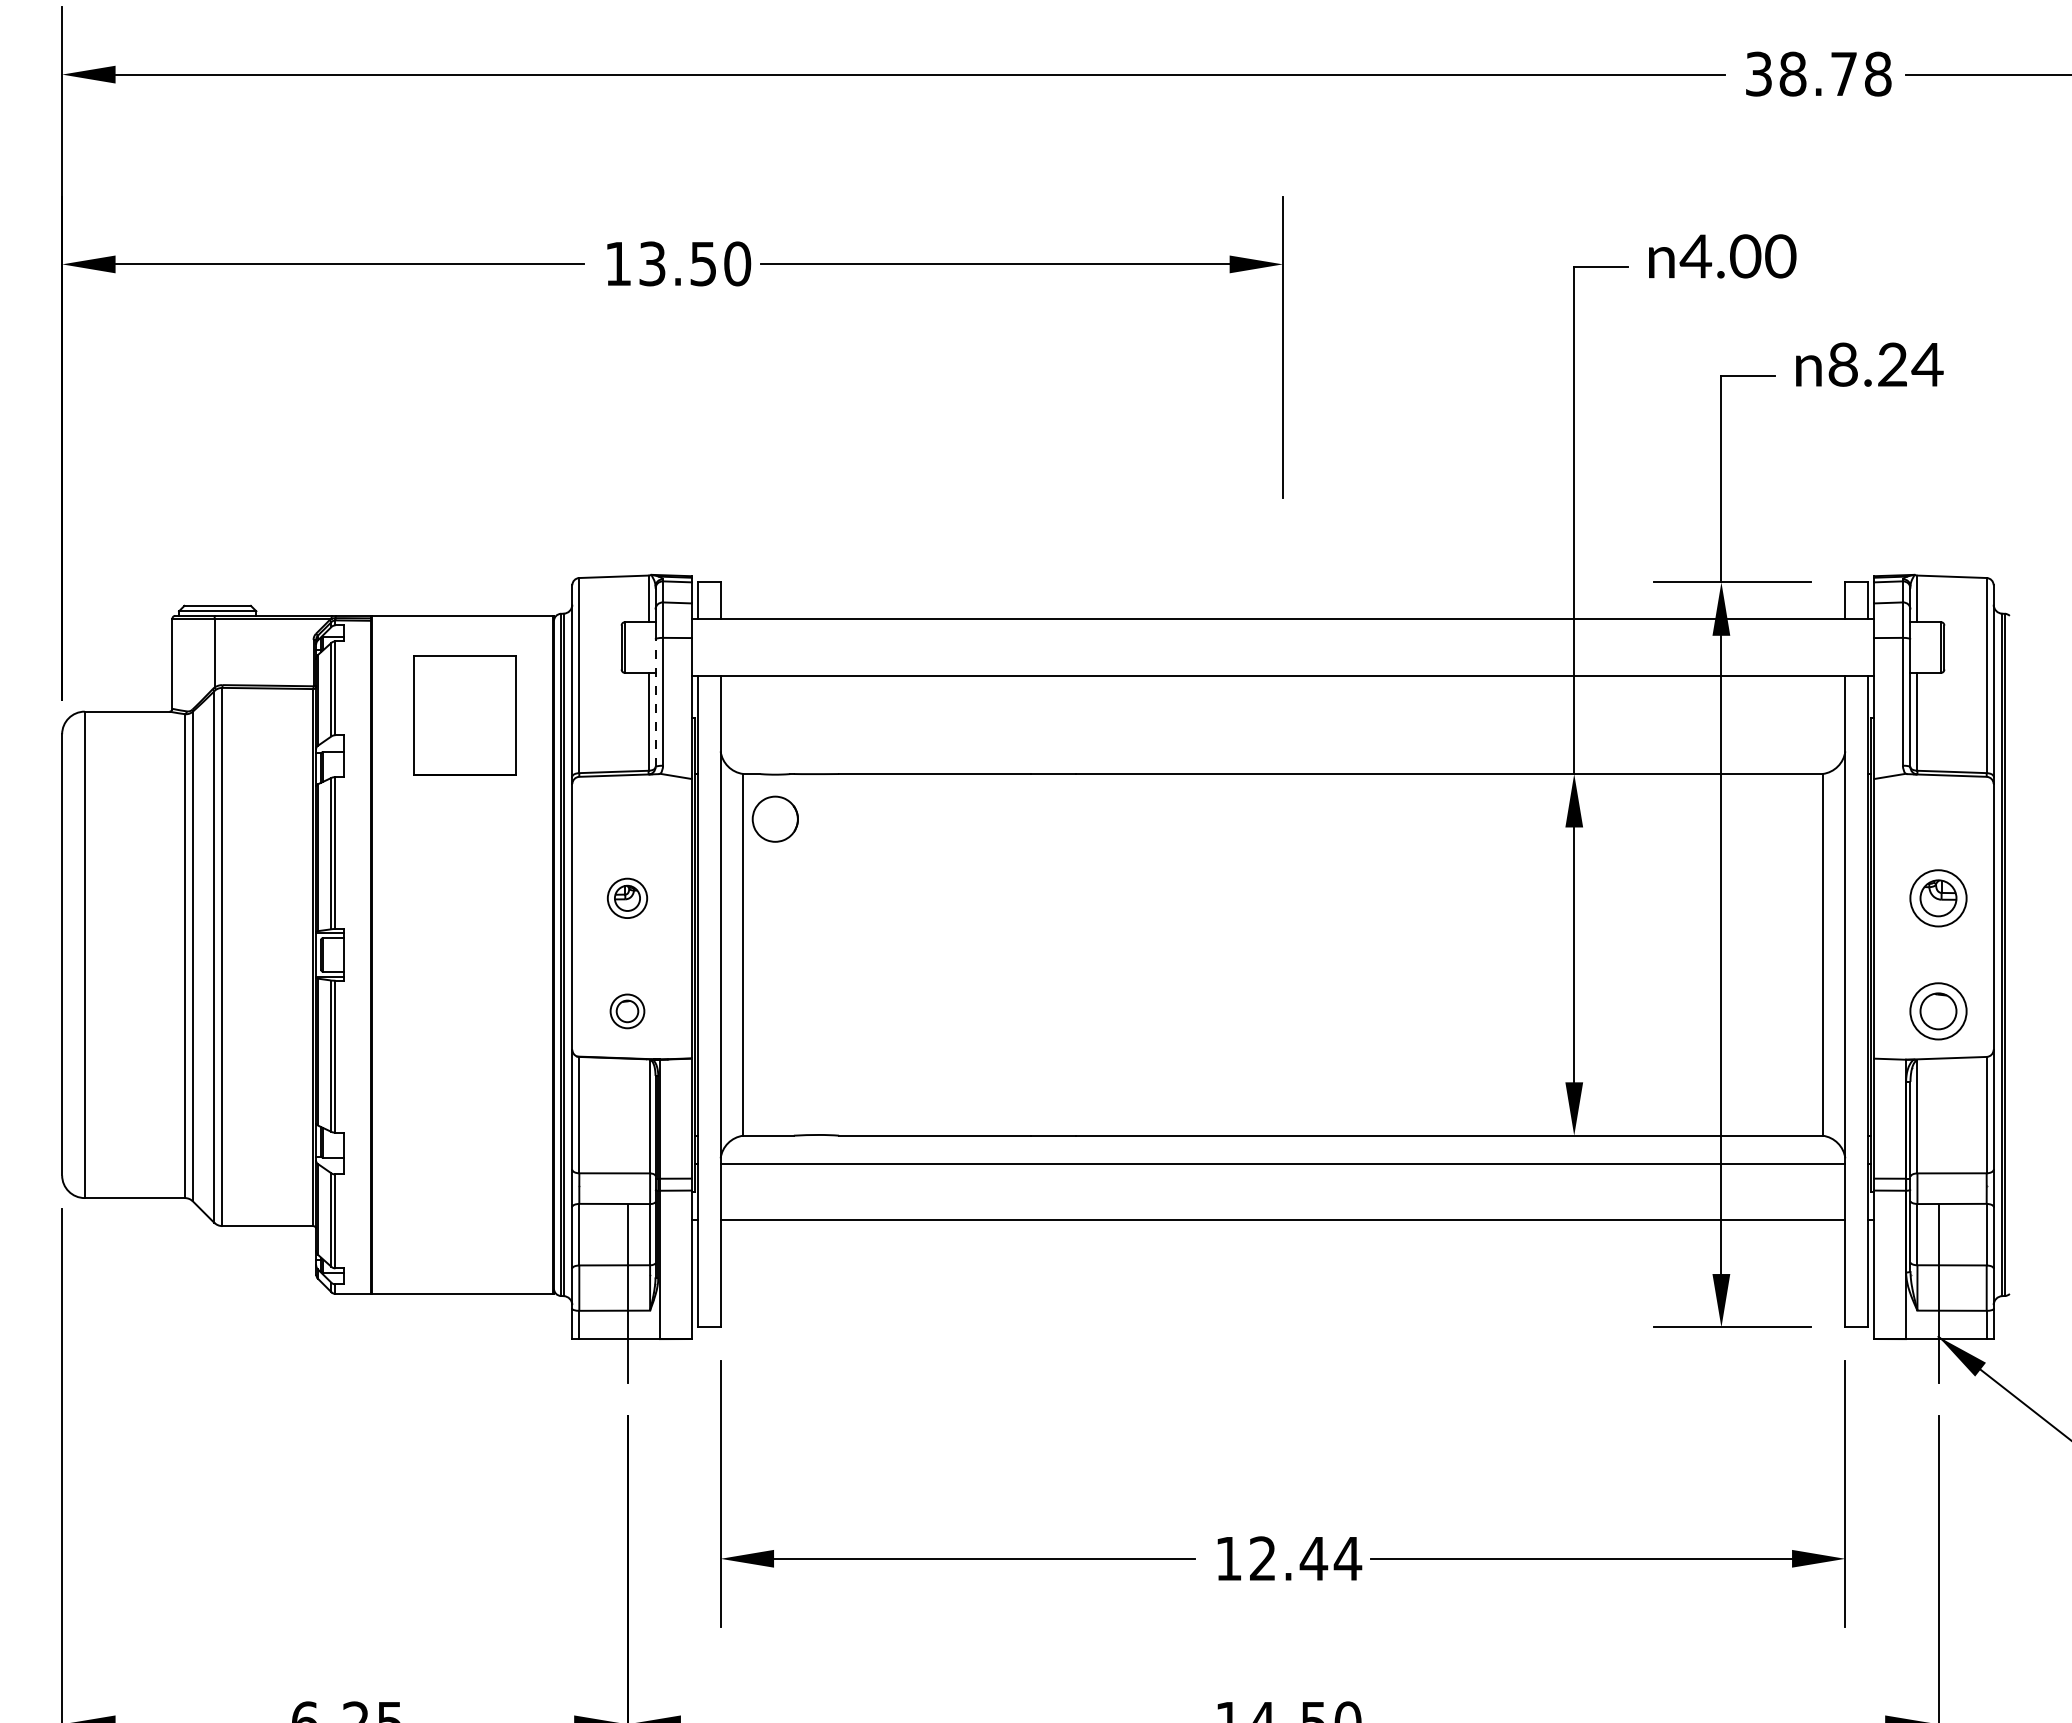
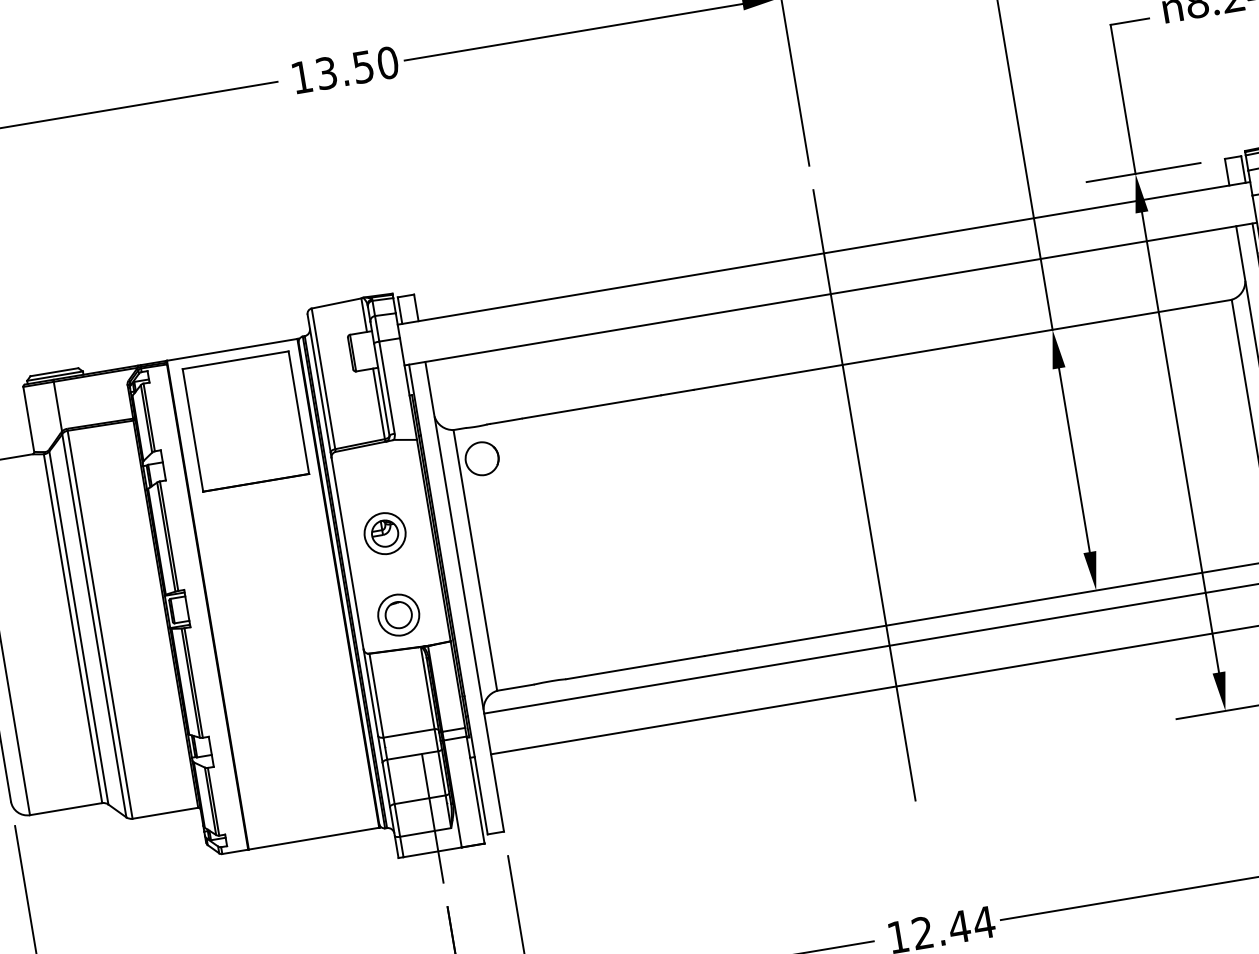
line: (655, 703) -> (381, 389), dashed -> solid
part: (464, 715) -> (245, 421), size x1.43
part: (627, 898) -> (385, 533), size x1.43
line: (1283, 954) -> (864, 494), added
part: (627, 1011) -> (398, 615), size x1.67

